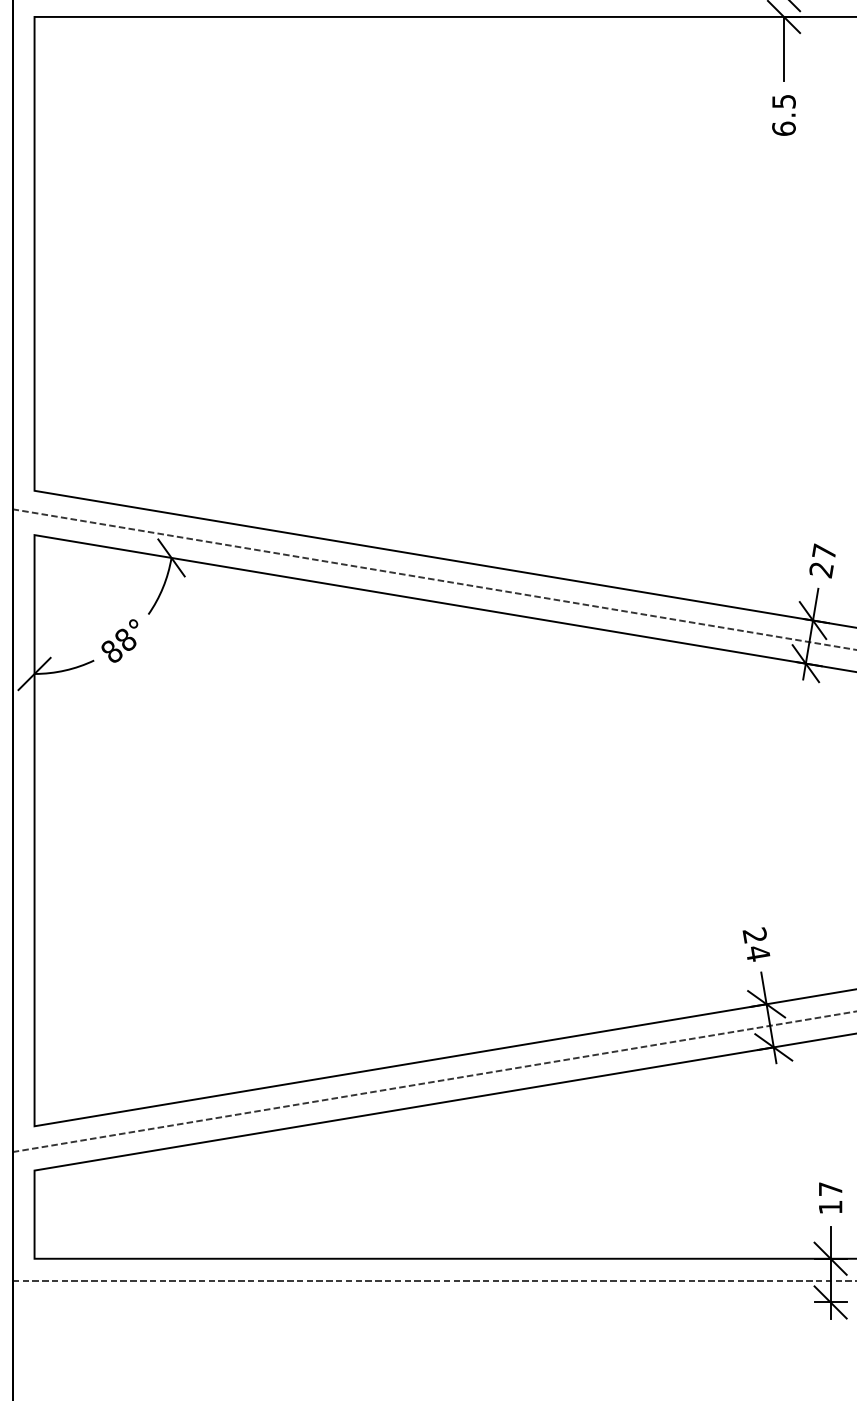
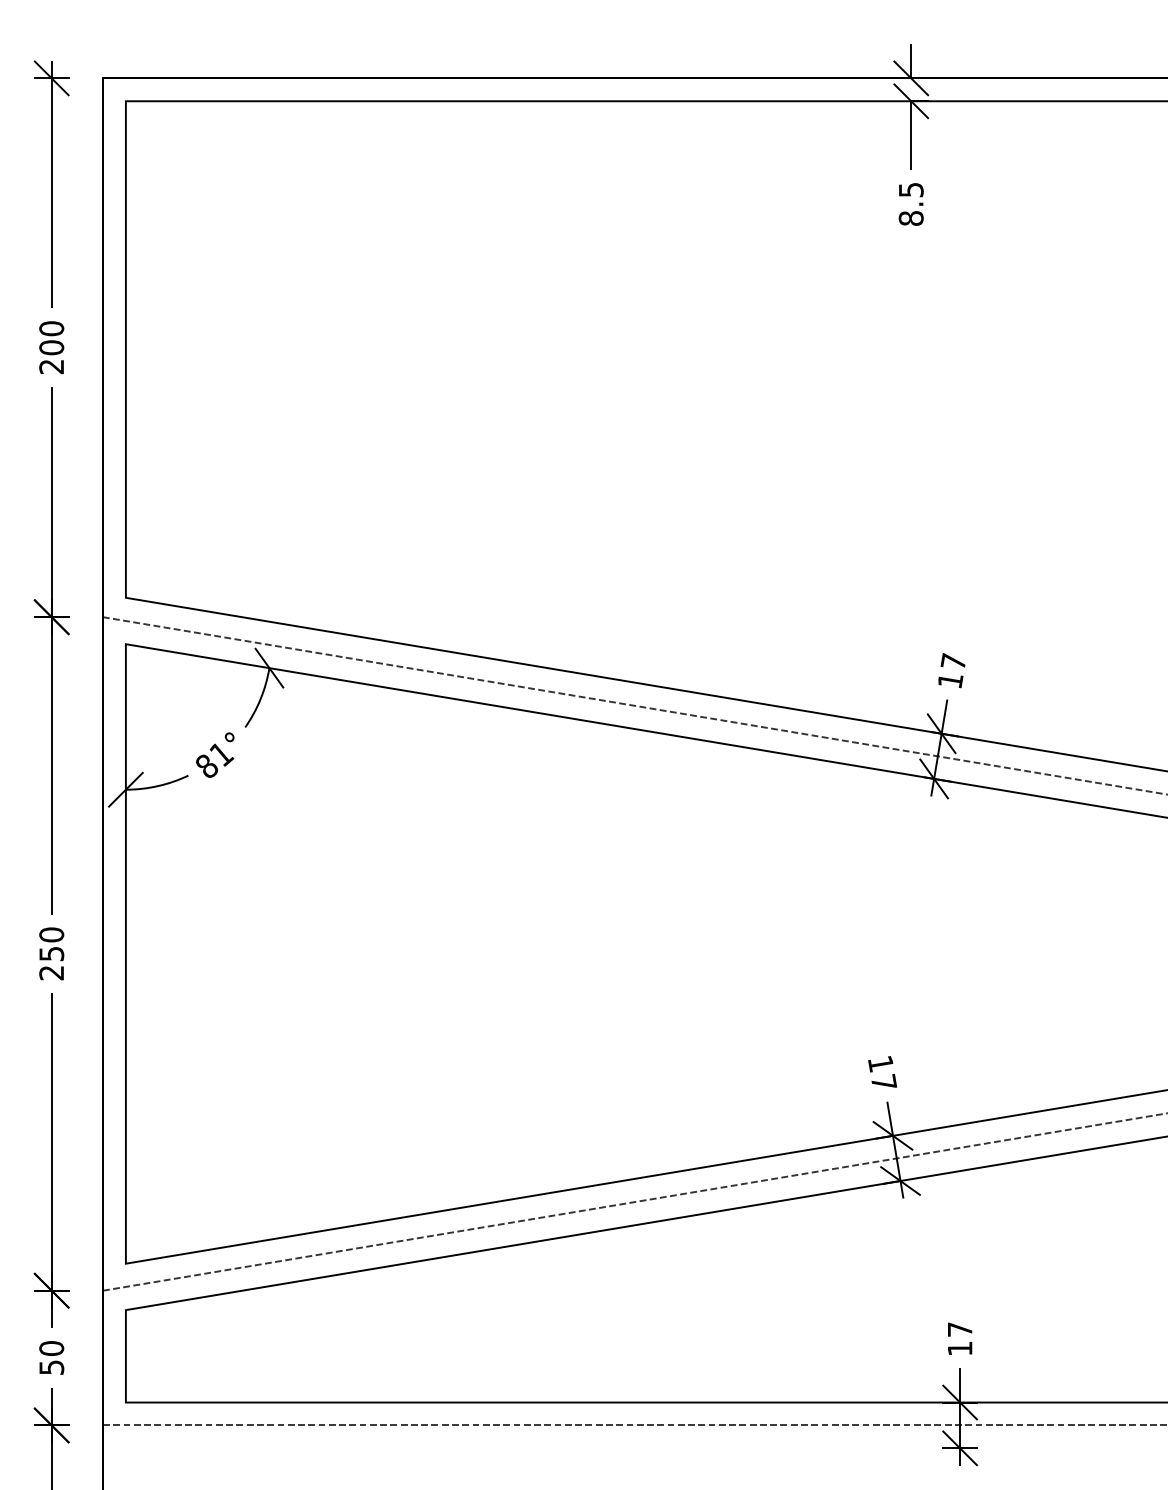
text: (783, 127) -> (910, 217), 6.5 -> 8.5
text: (820, 570) -> (949, 681), 27 -> 17
text: (125, 640) -> (221, 754), 88° -> 81°
text: (756, 944) -> (882, 1073), 24 -> 17

